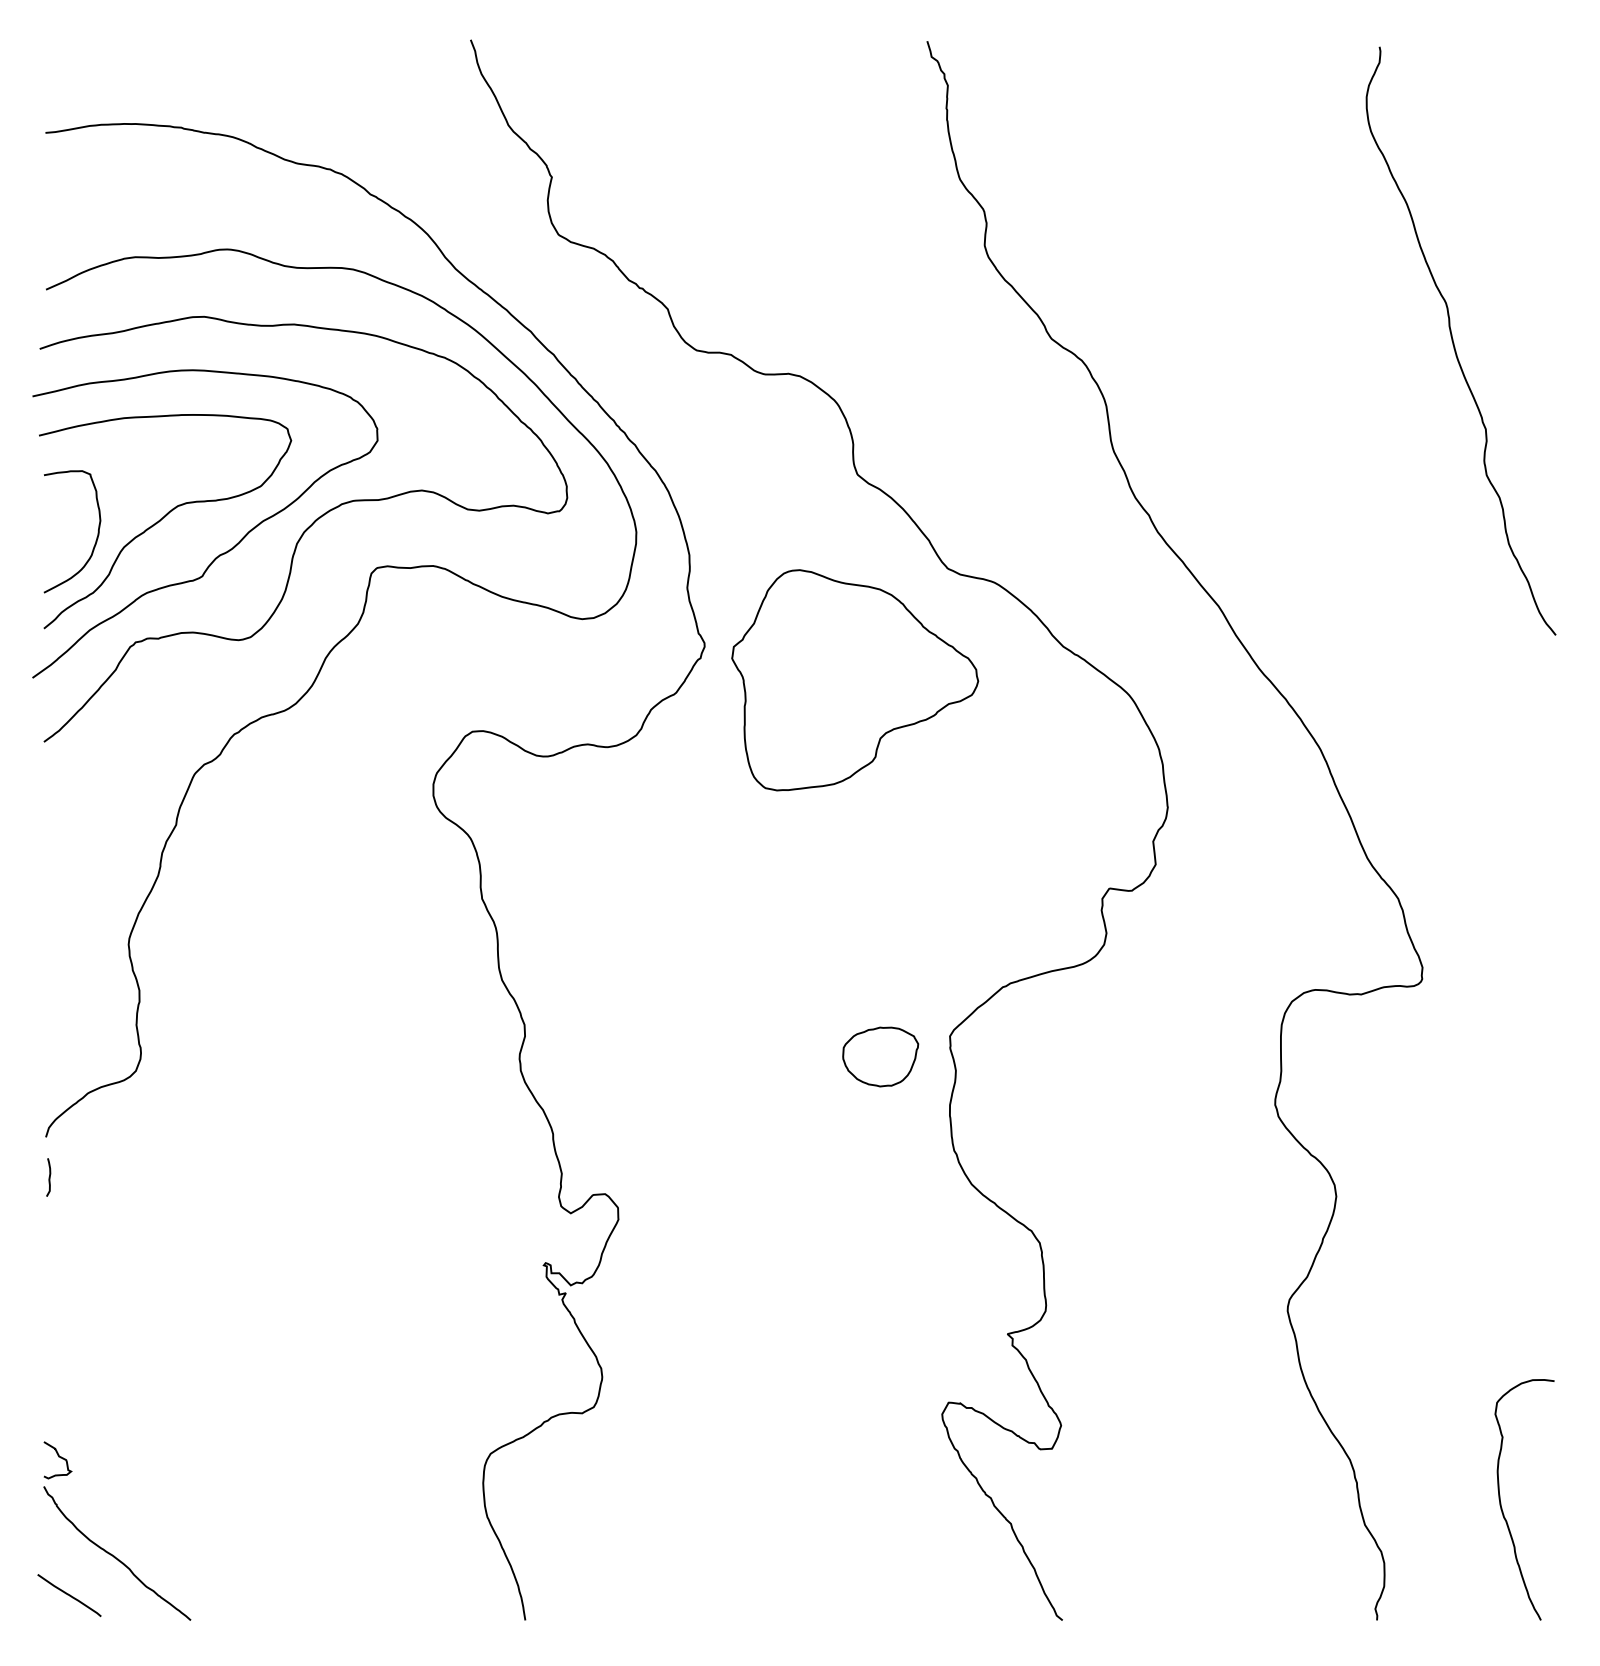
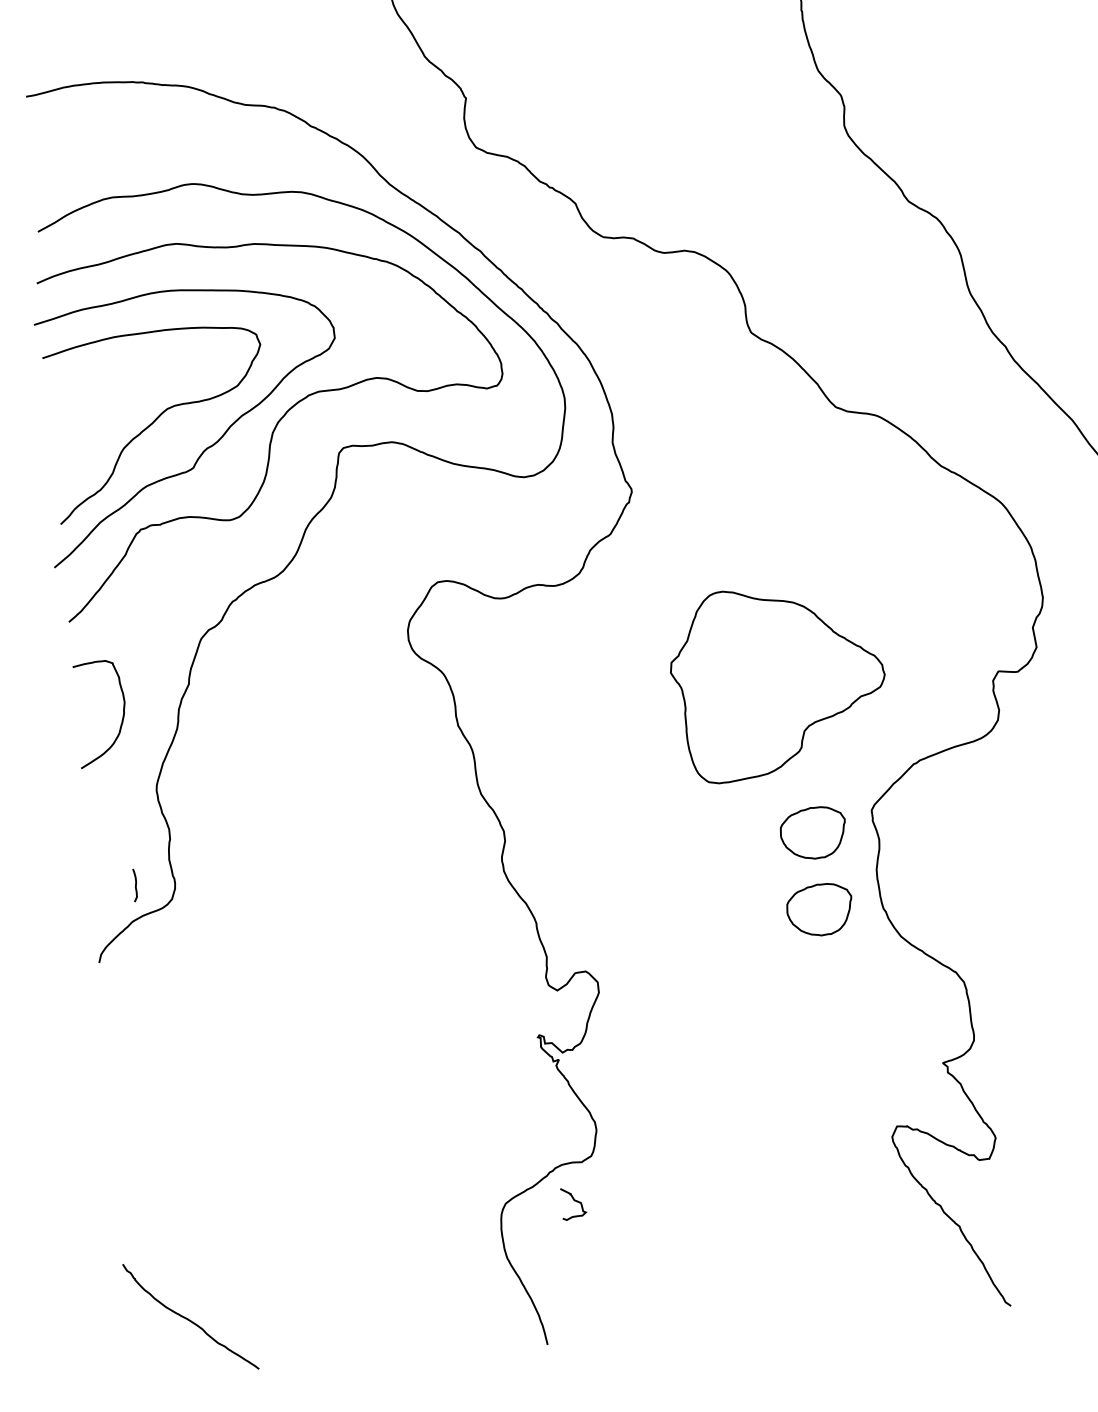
curve: (95, 540) -> (121, 719), moved
part: (855, 680) -> (778, 682), moved
part: (880, 1145) -> (819, 909), added
curve: (48, 1177) -> (134, 885), moved
curve: (58, 1457) -> (573, 1201), moved
line: (69, 1595) -> (152, 1356), removed

